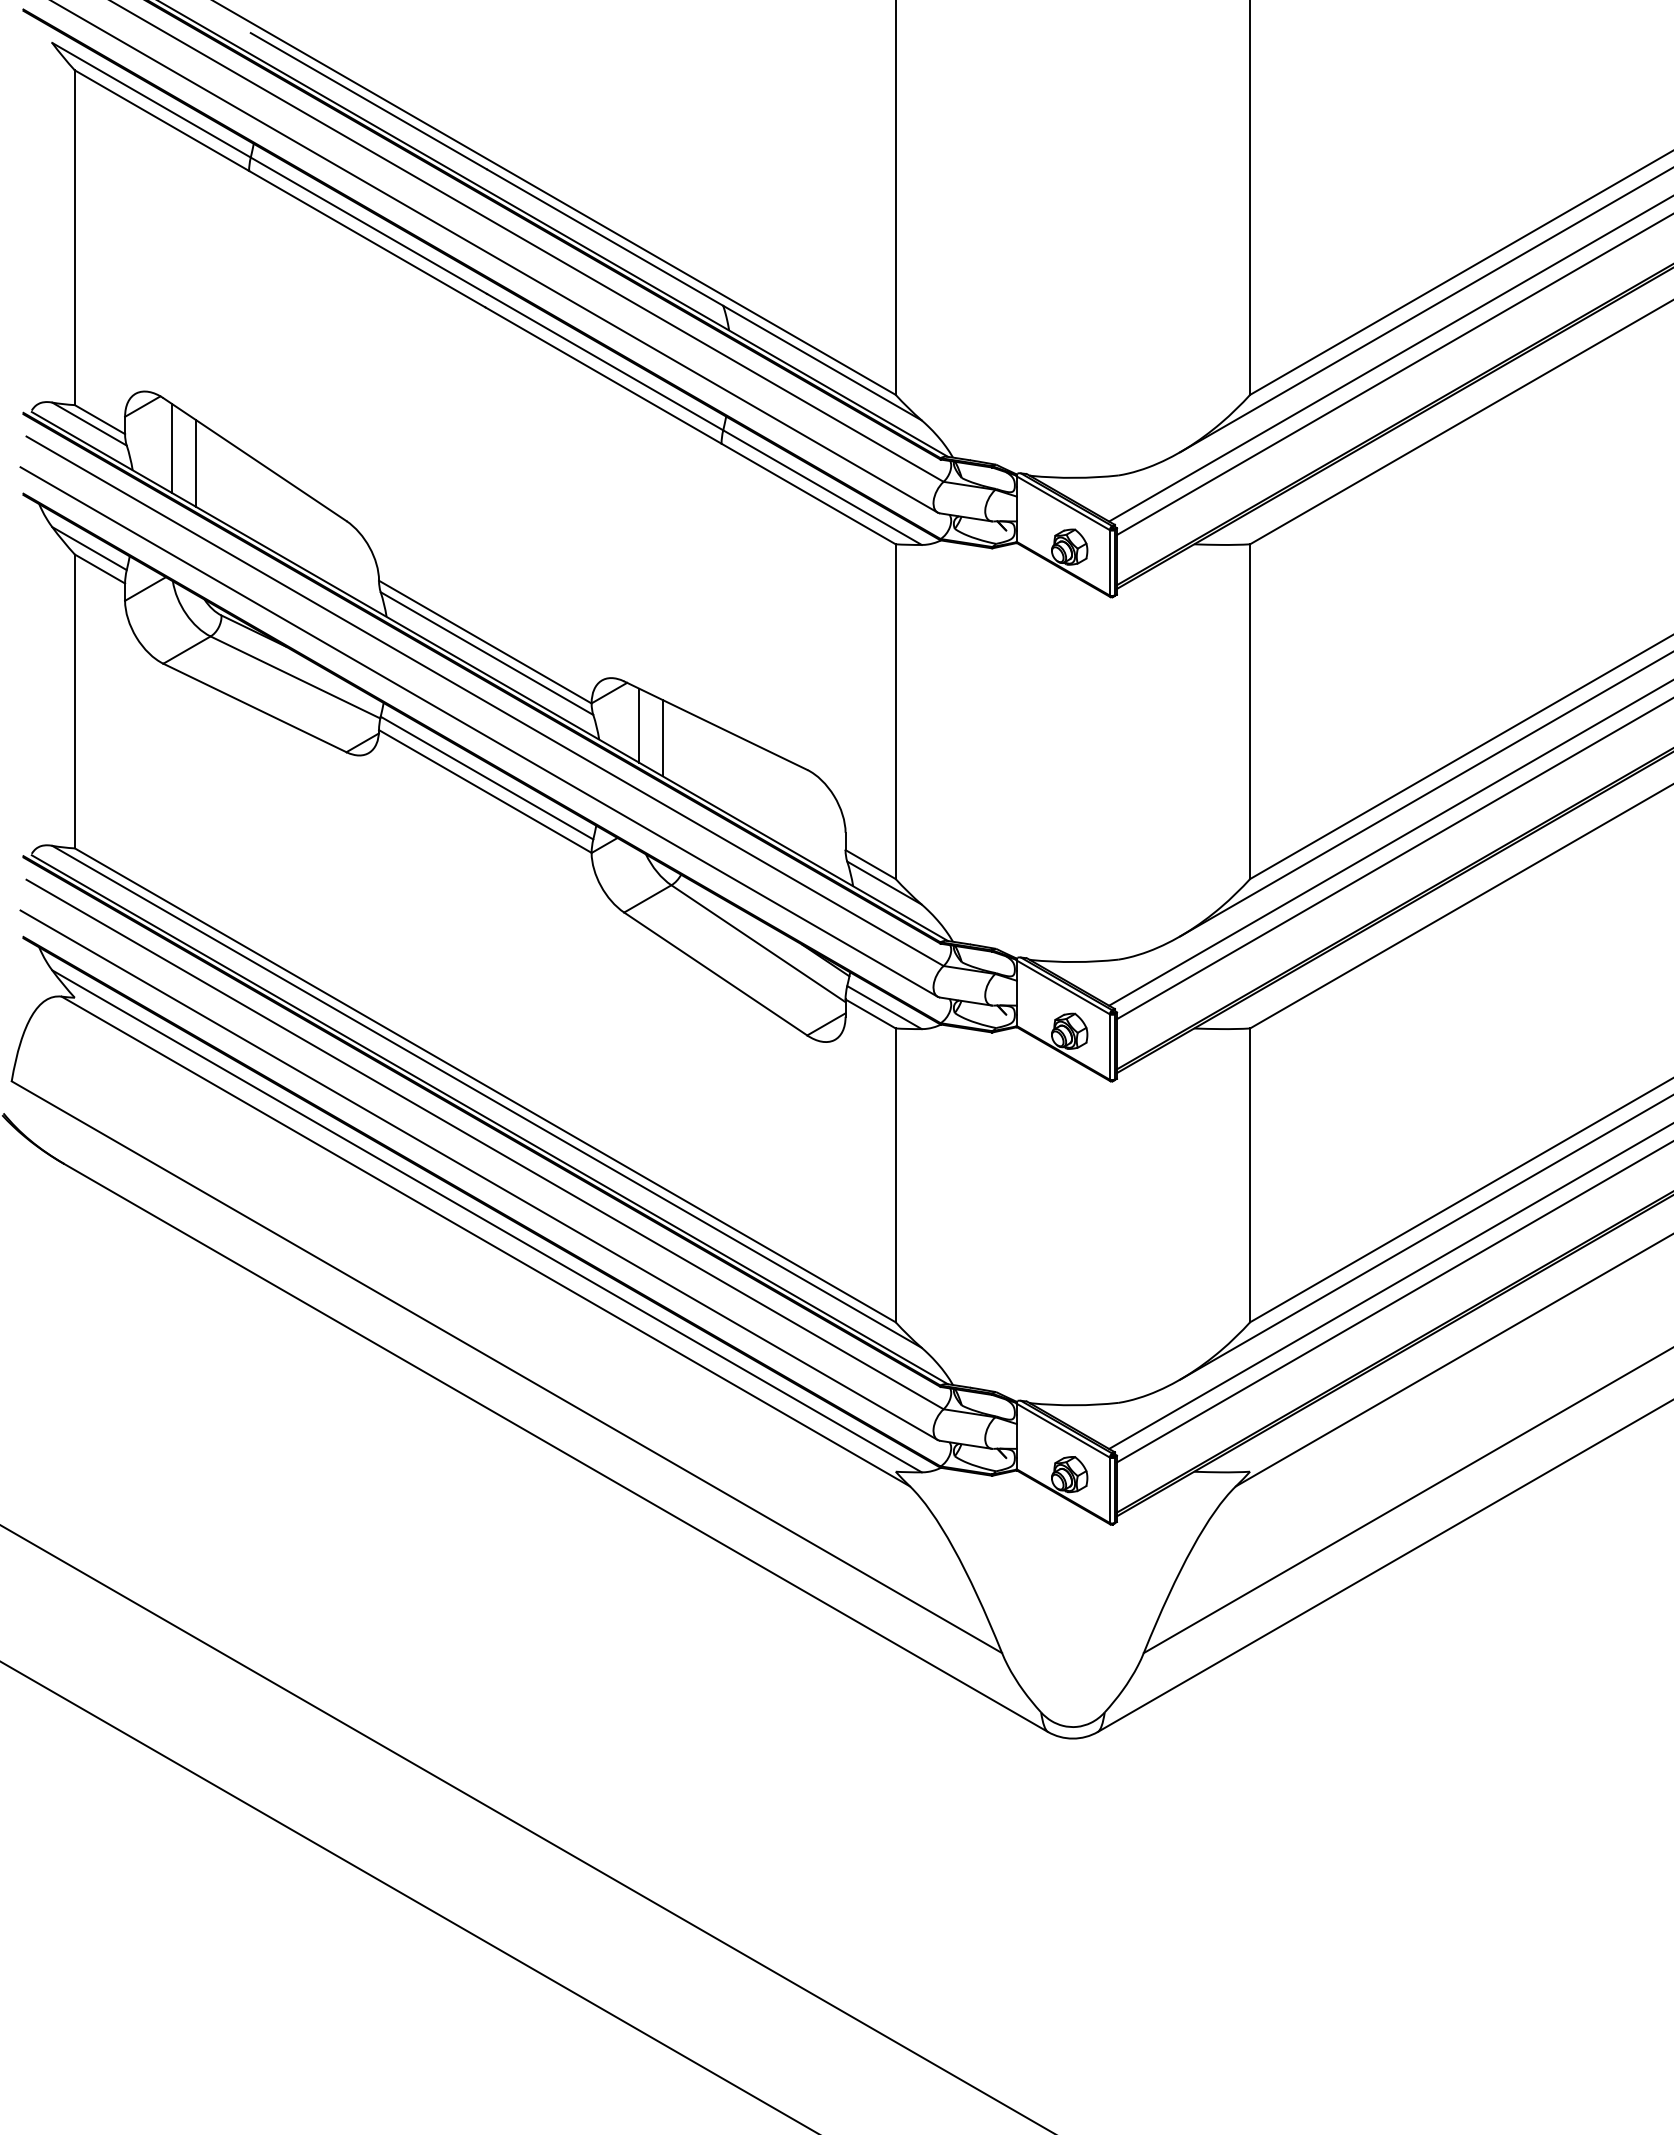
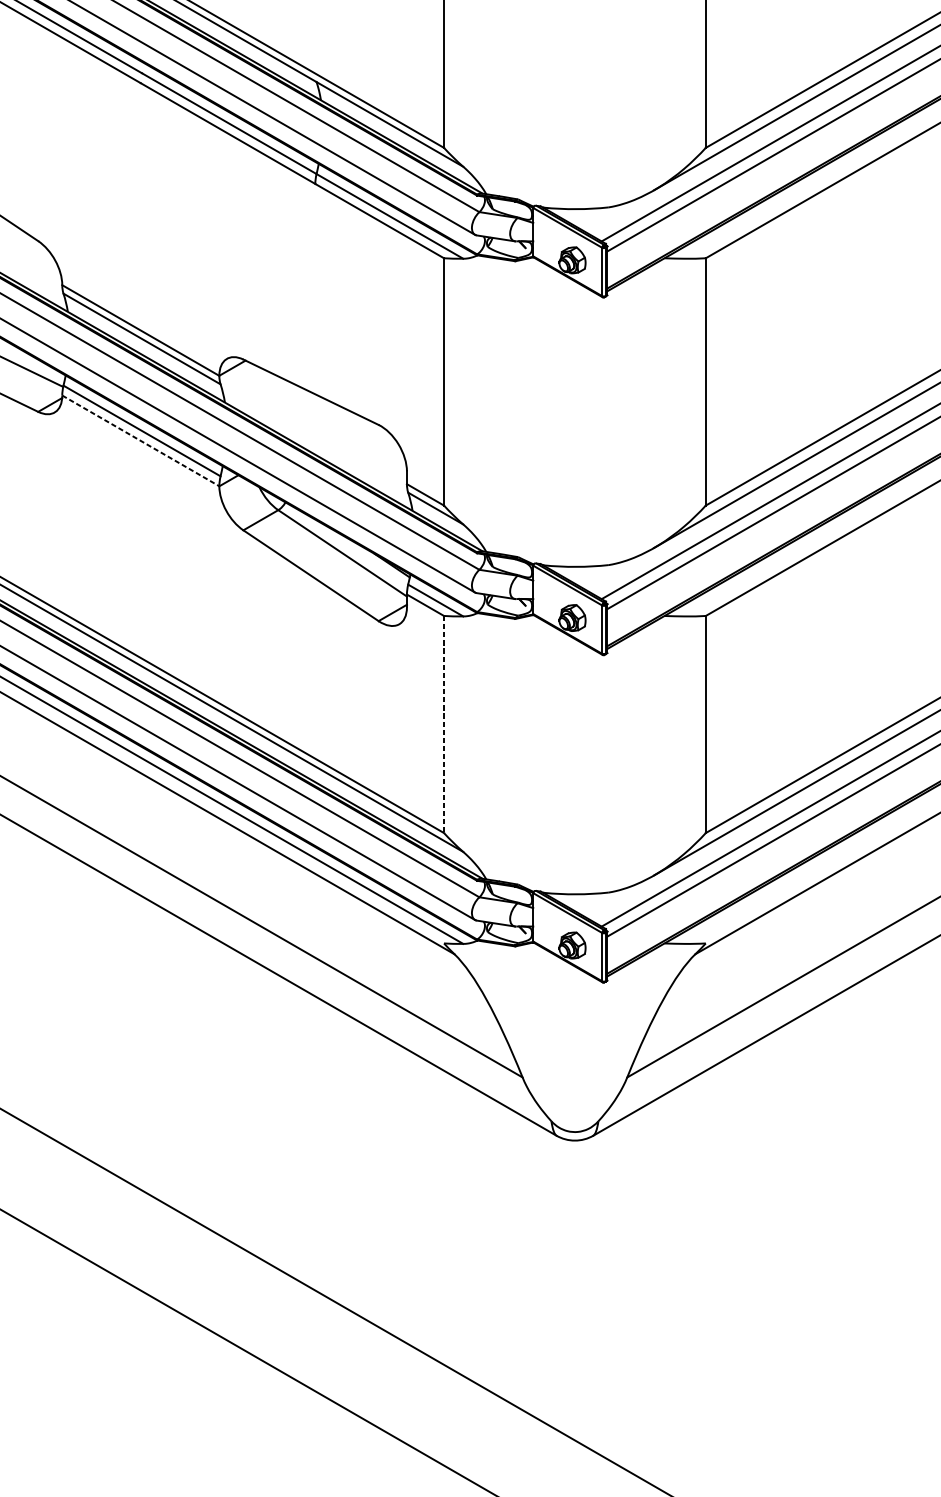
line: (638, 725) -> (253, 392), removed
line: (662, 737) -> (271, 400), removed
line: (485, 791) -> (140, 440), solid -> dashed
line: (895, 1175) -> (443, 724), solid -> dashed

